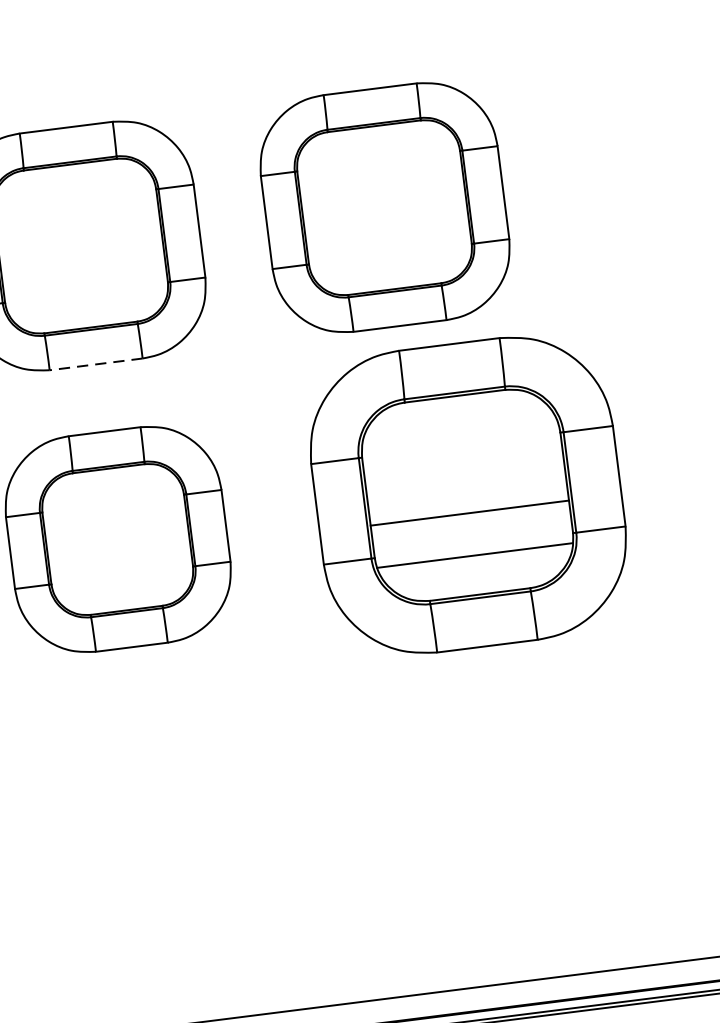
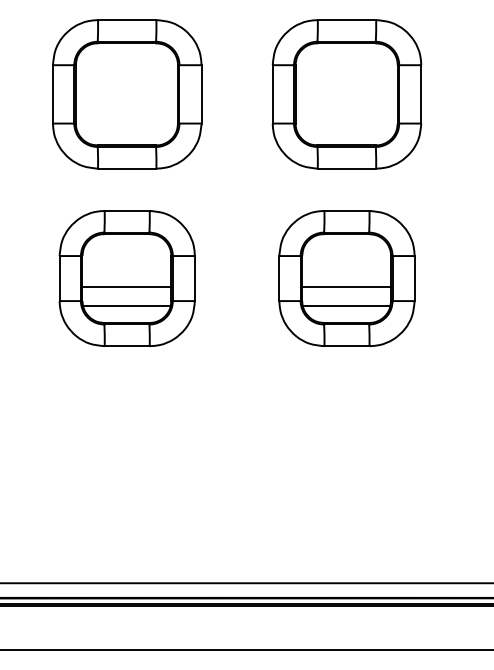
part: (384, 207) -> (346, 94), moved
line: (94, 364) -> (126, 168), dashed -> solid
part: (467, 495) -> (346, 278), size x0.71
line: (118, 552) -> (126, 286), added
line: (122, 582) -> (126, 305), added

